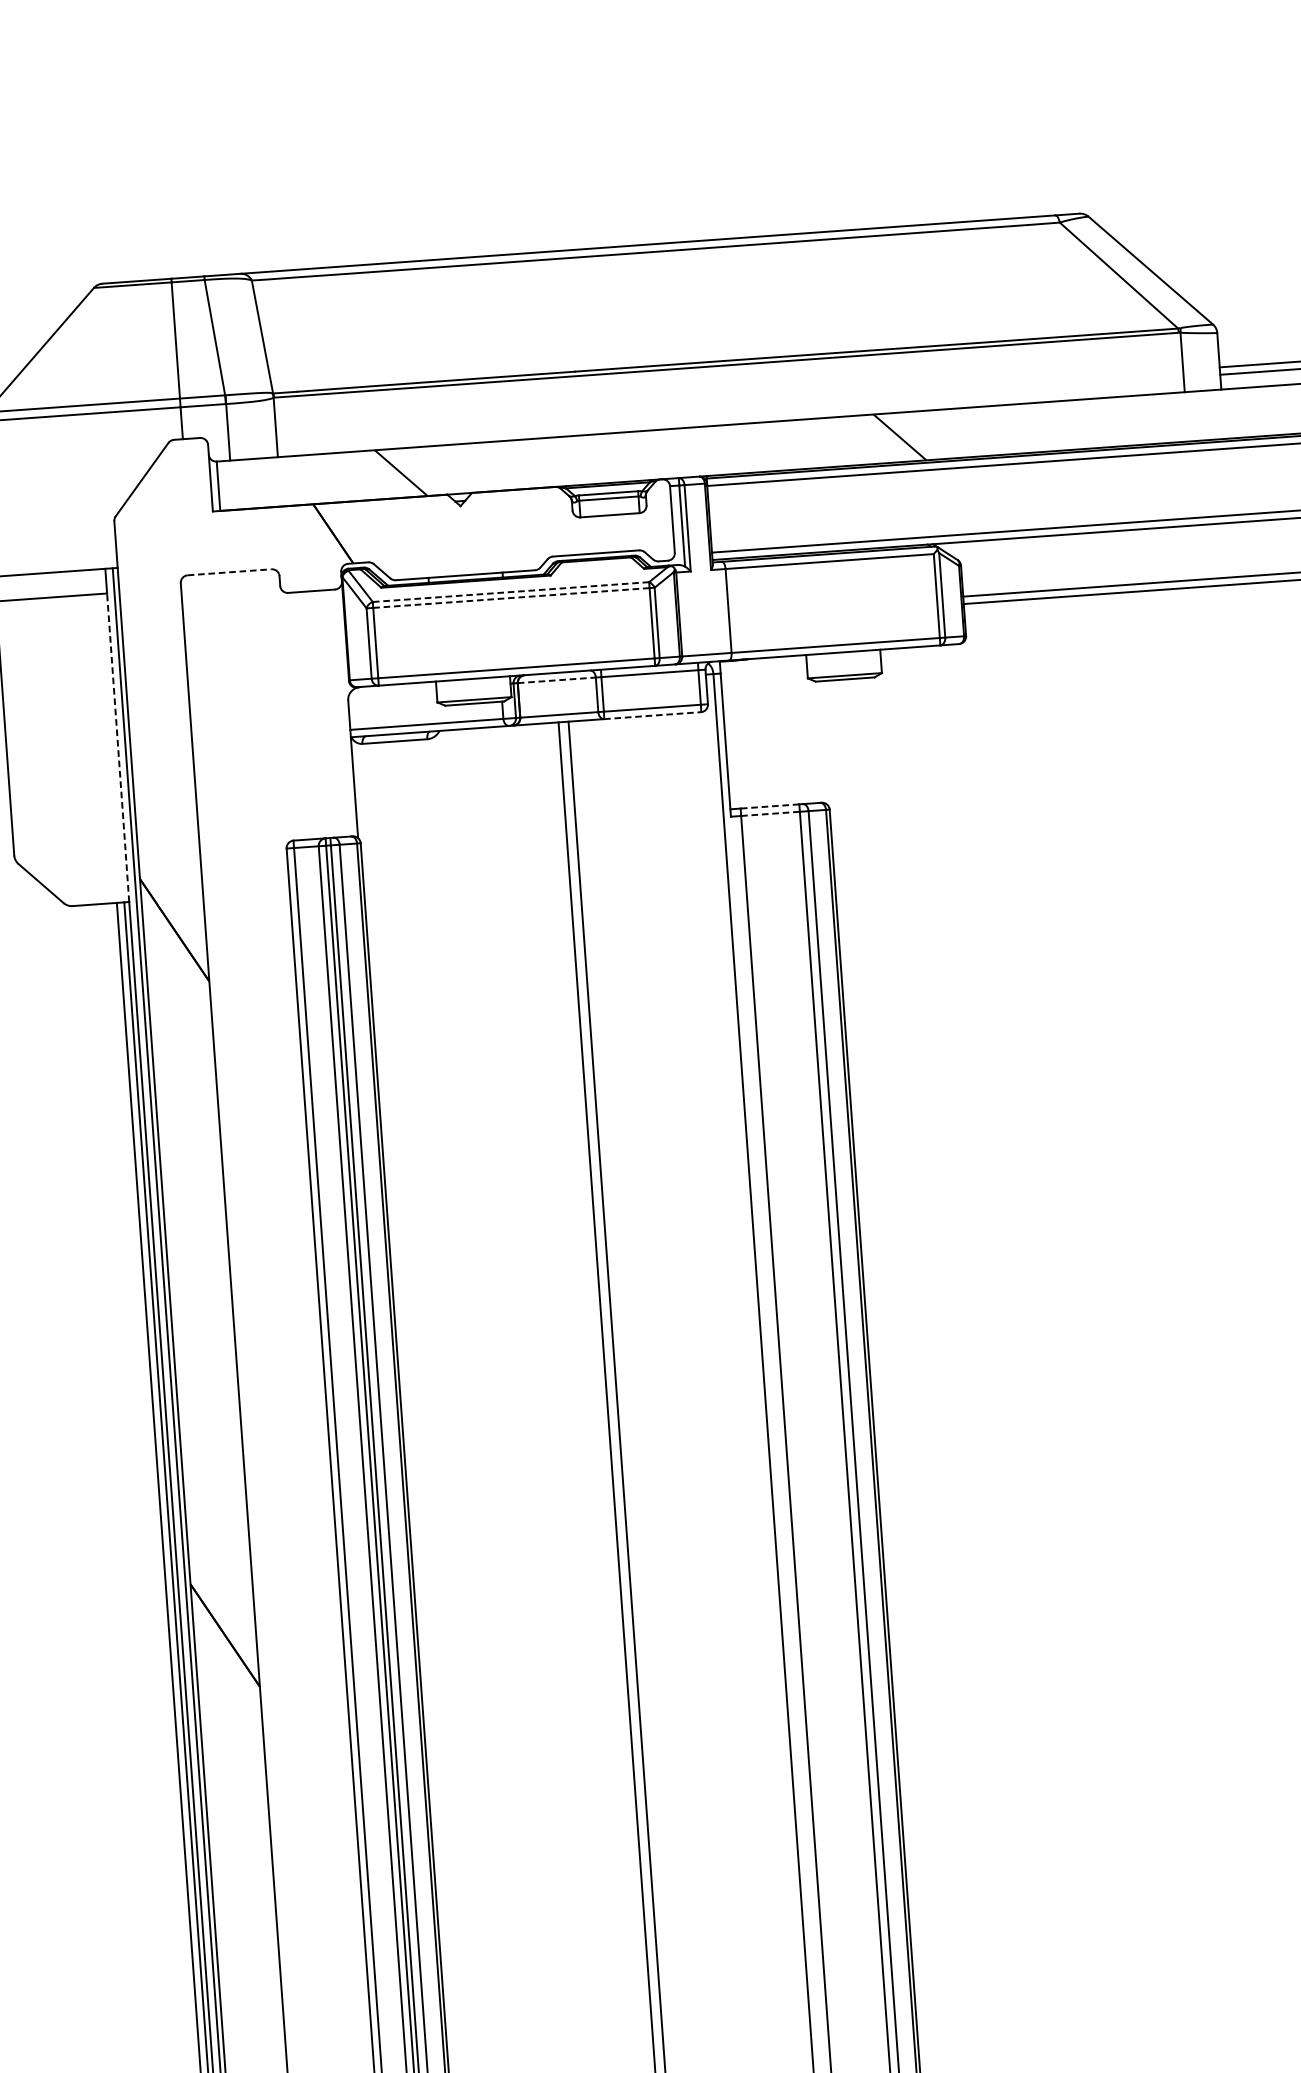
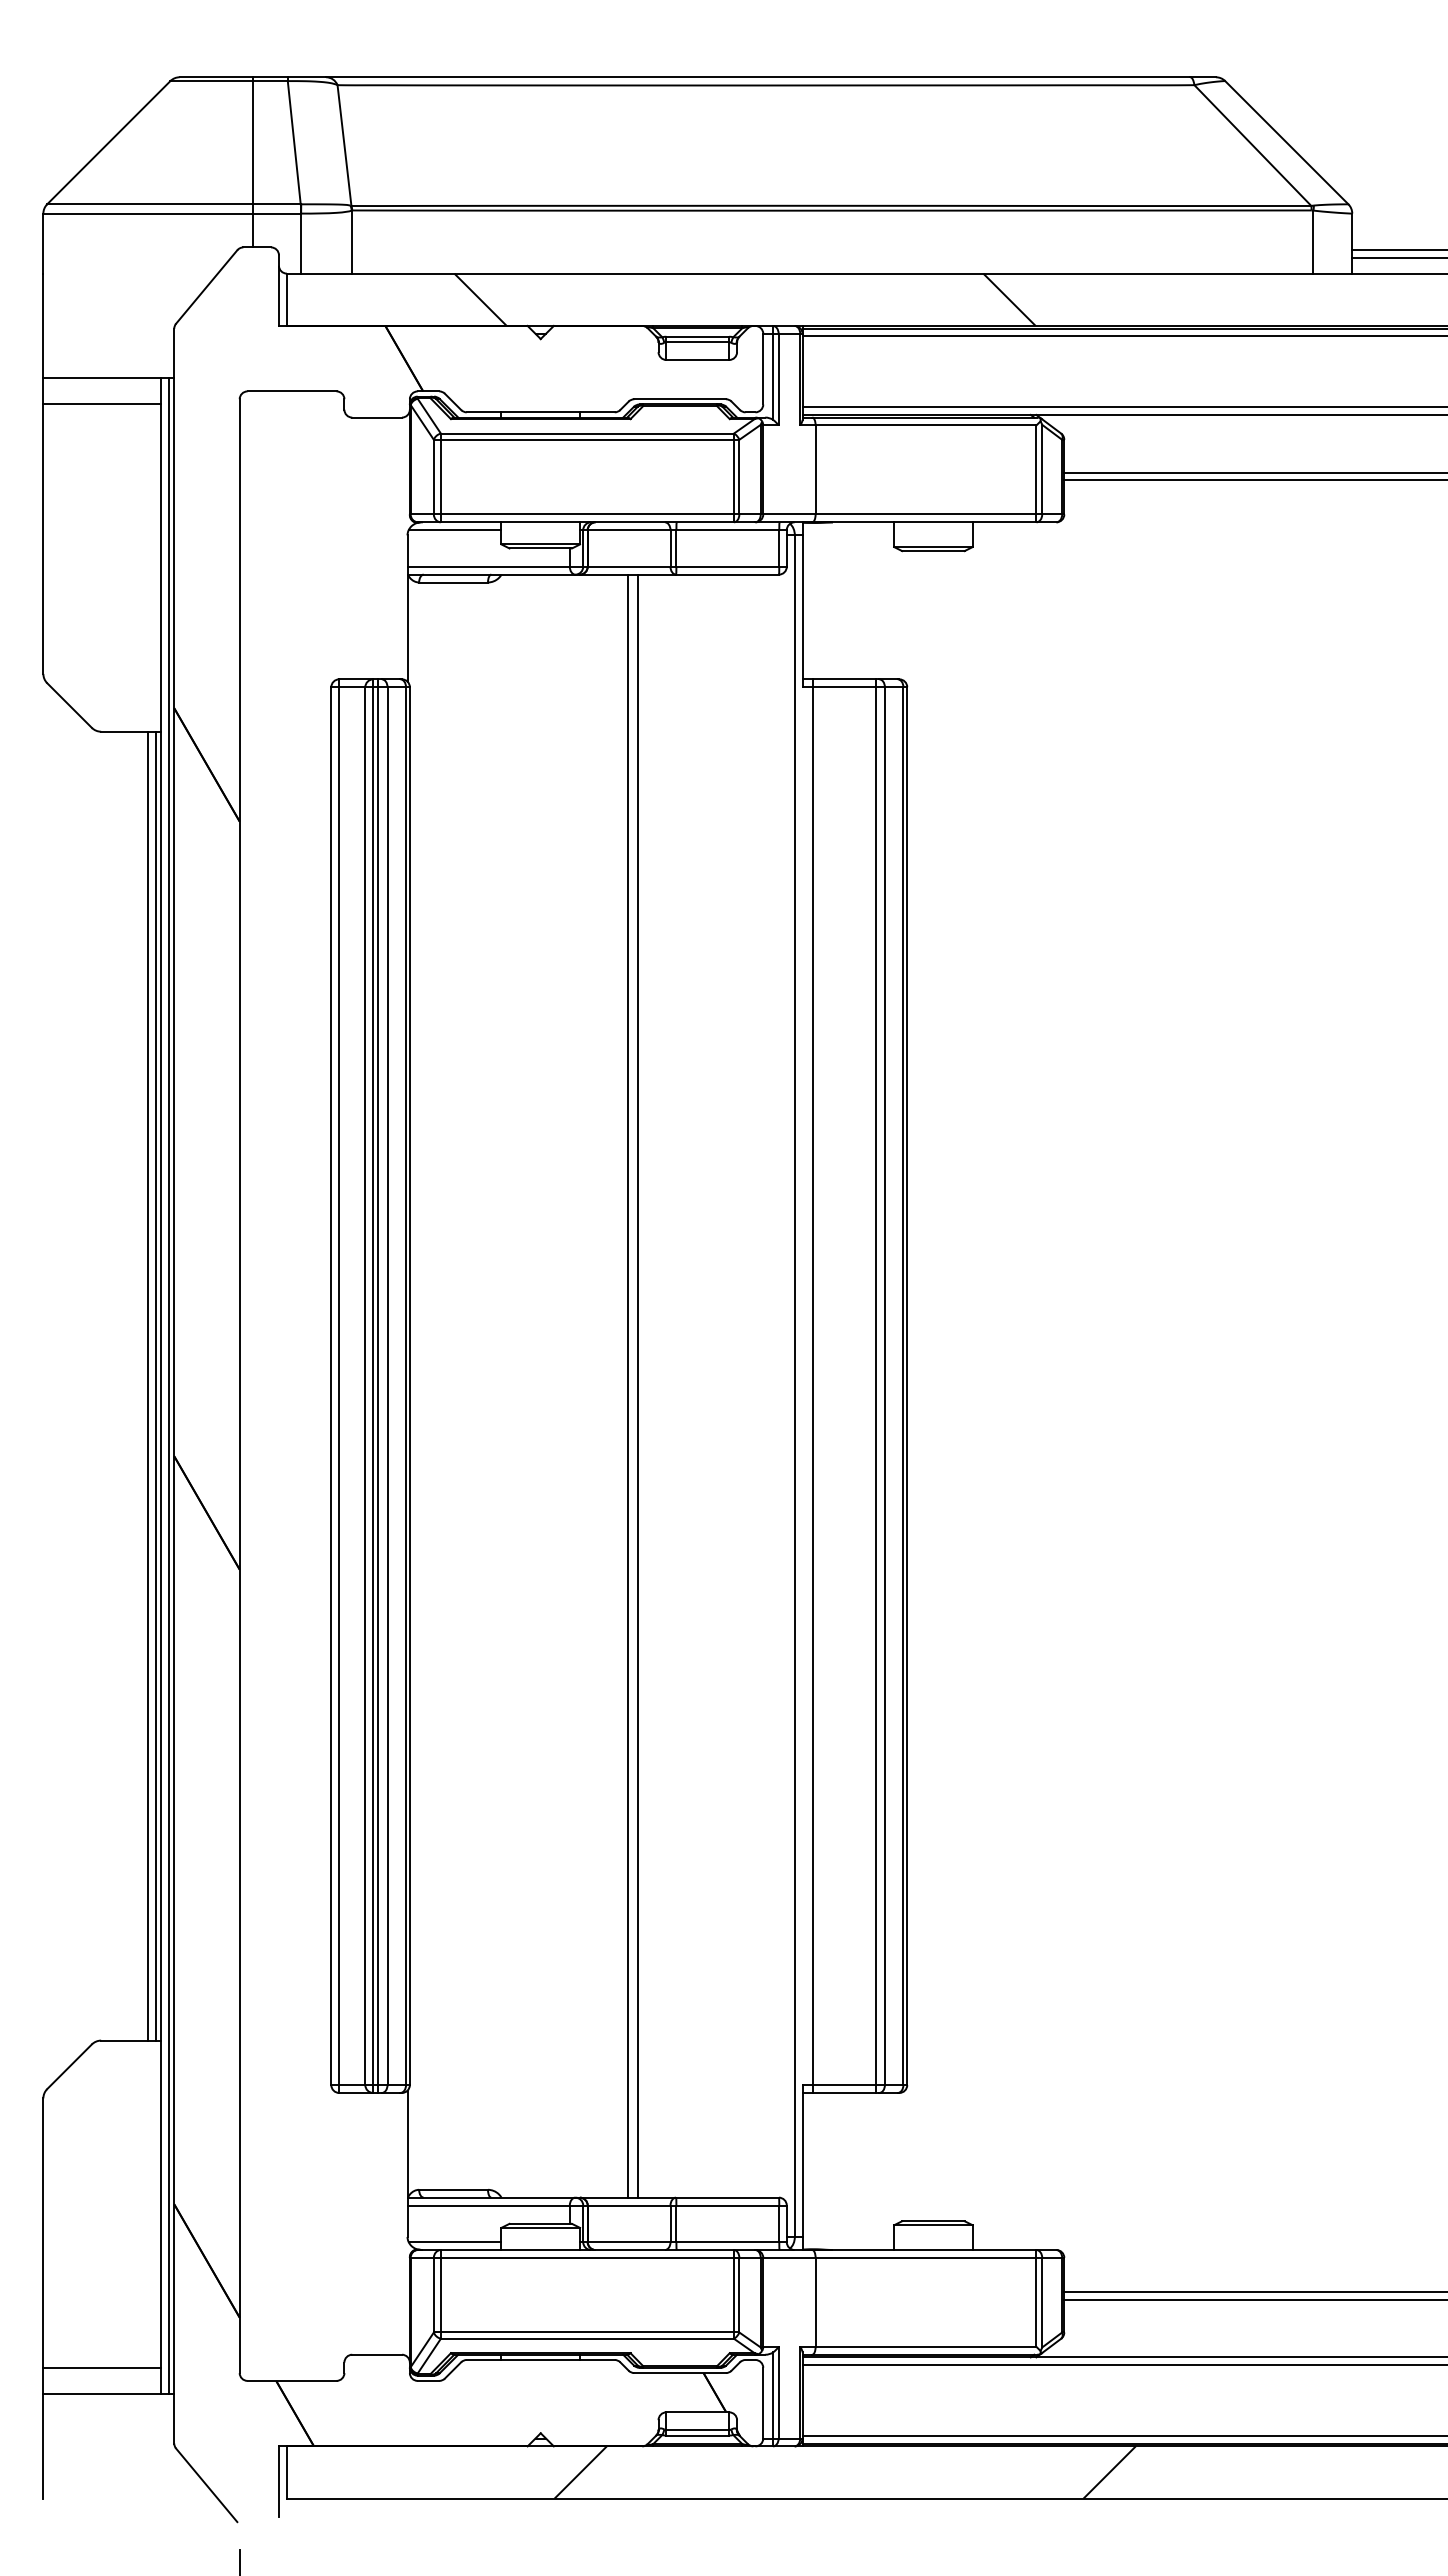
line: (230, 572) -> (292, 391), dashed -> solid
line: (511, 592) -> (587, 433), dashed -> solid
line: (511, 597) -> (587, 439), dashed -> solid
line: (557, 680) -> (629, 530), dashed -> solid
line: (392, 692) -> (454, 530), added
line: (653, 715) -> (728, 574), dashed -> solid
line: (118, 748) -> (161, 568), dashed -> solid
line: (770, 806) -> (844, 679), dashed -> solid
line: (771, 814) -> (845, 687), dashed -> solid

